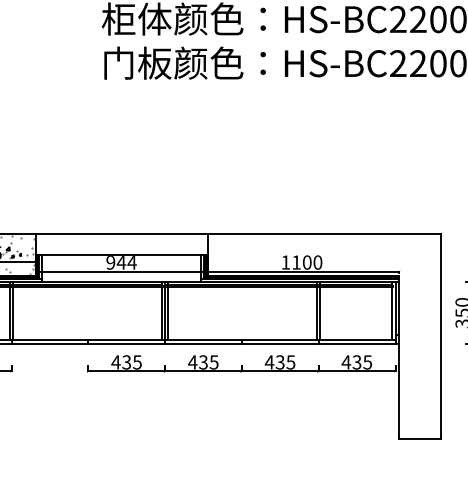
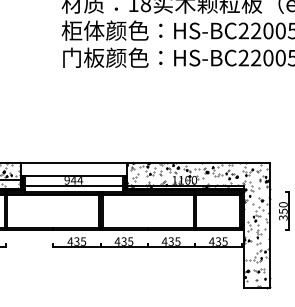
hatch: (324, 336) -> (198, 225), added

